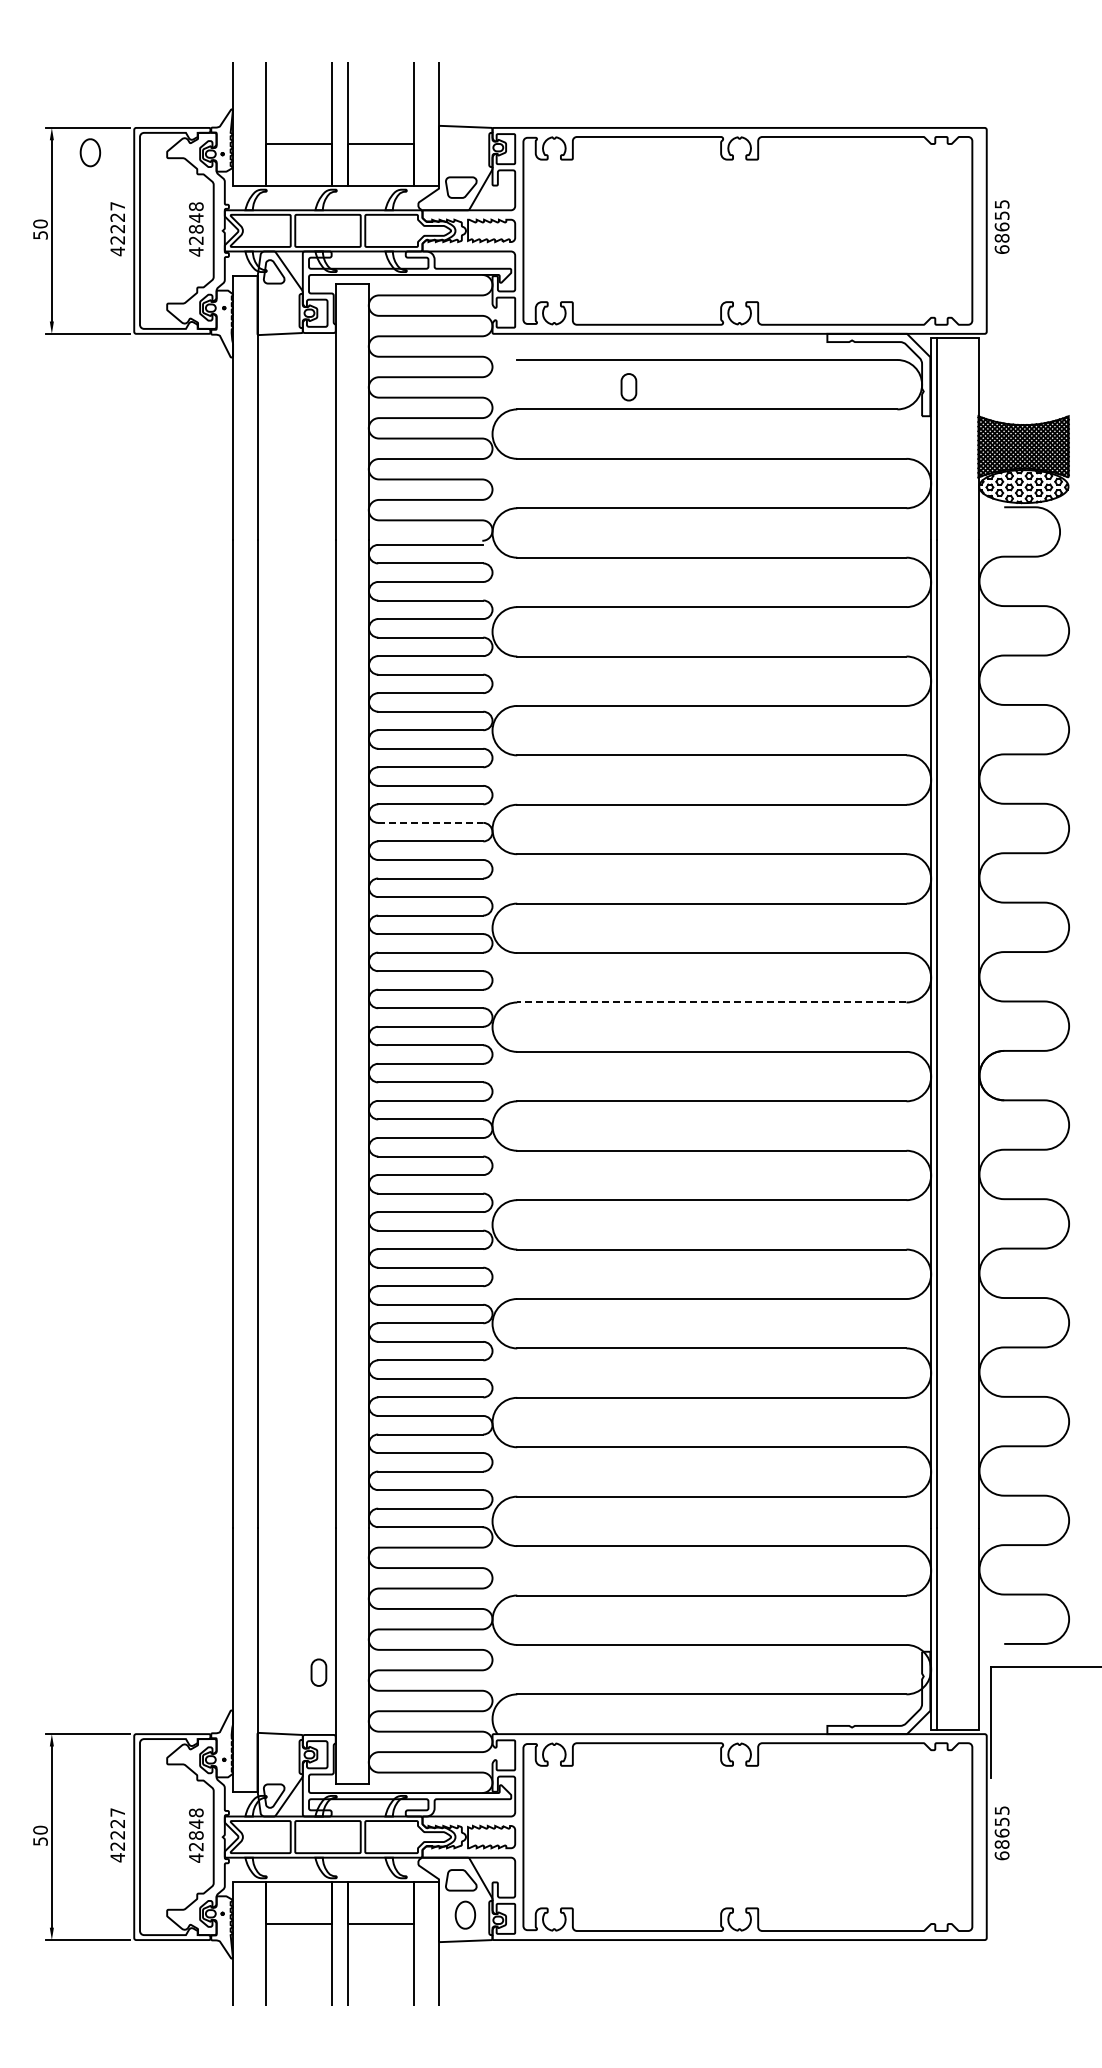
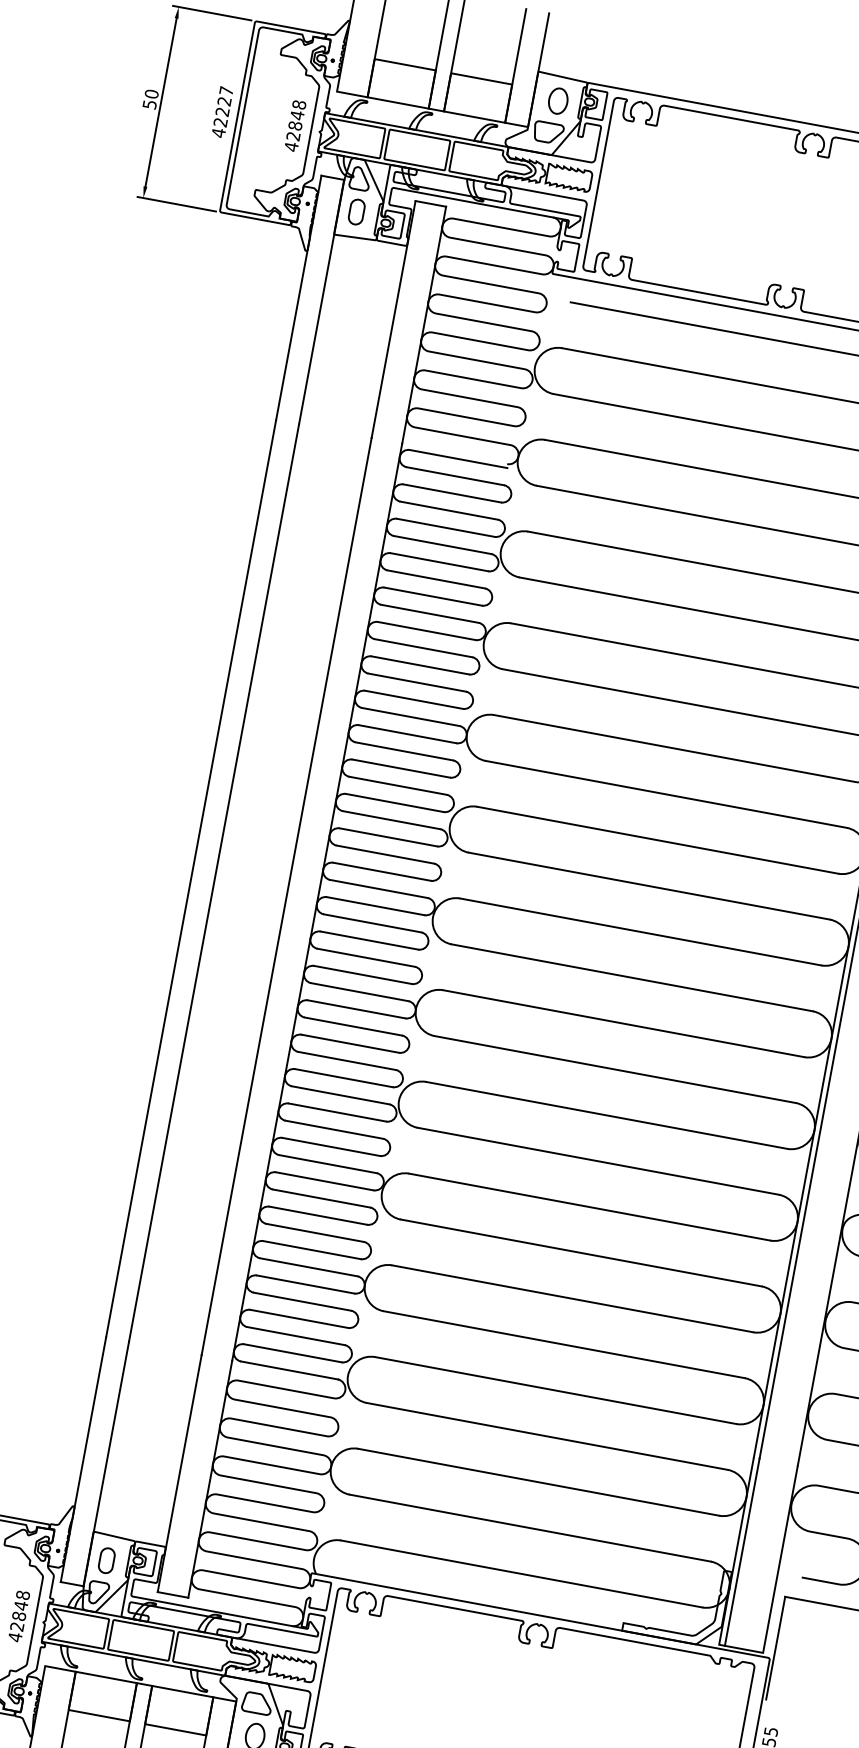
part: (90, 152) -> (558, 100), moved
part: (628, 387) -> (356, 212), moved
line: (430, 822) -> (410, 716), dashed -> solid
line: (711, 1002) -> (640, 931), dashed -> solid
part: (318, 1672) -> (106, 1560), moved

